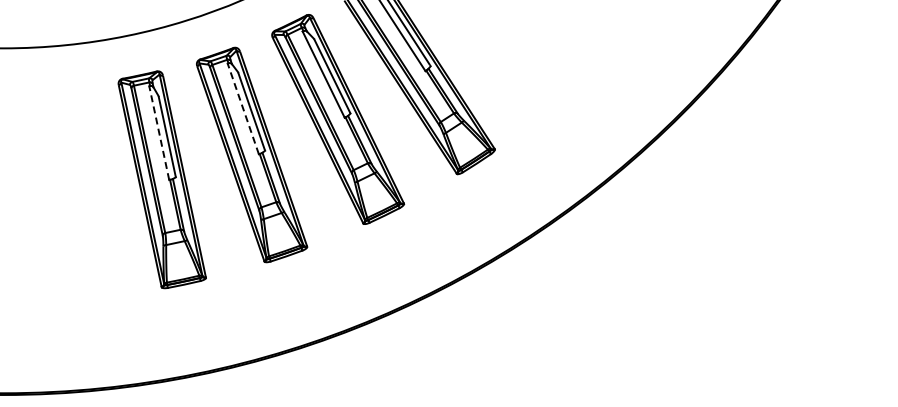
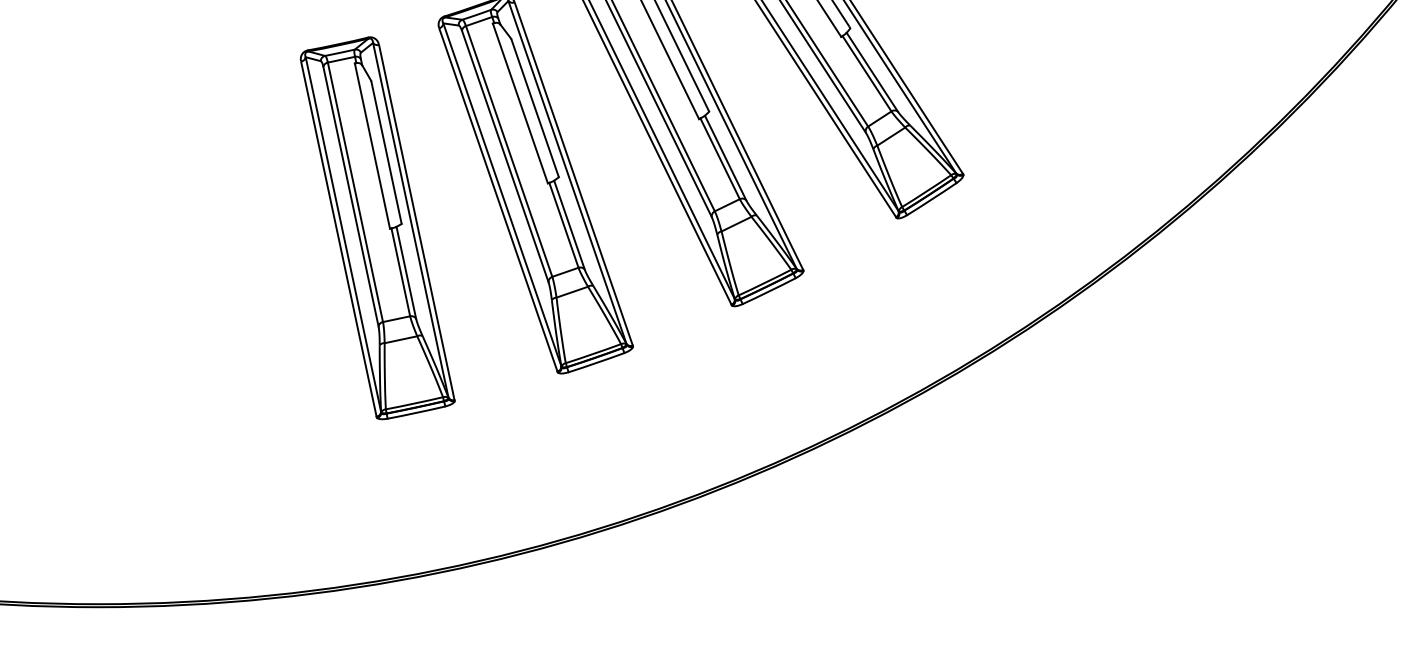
line: (243, 108) -> (520, 102), dashed -> solid
line: (159, 133) -> (372, 146), dashed -> solid

